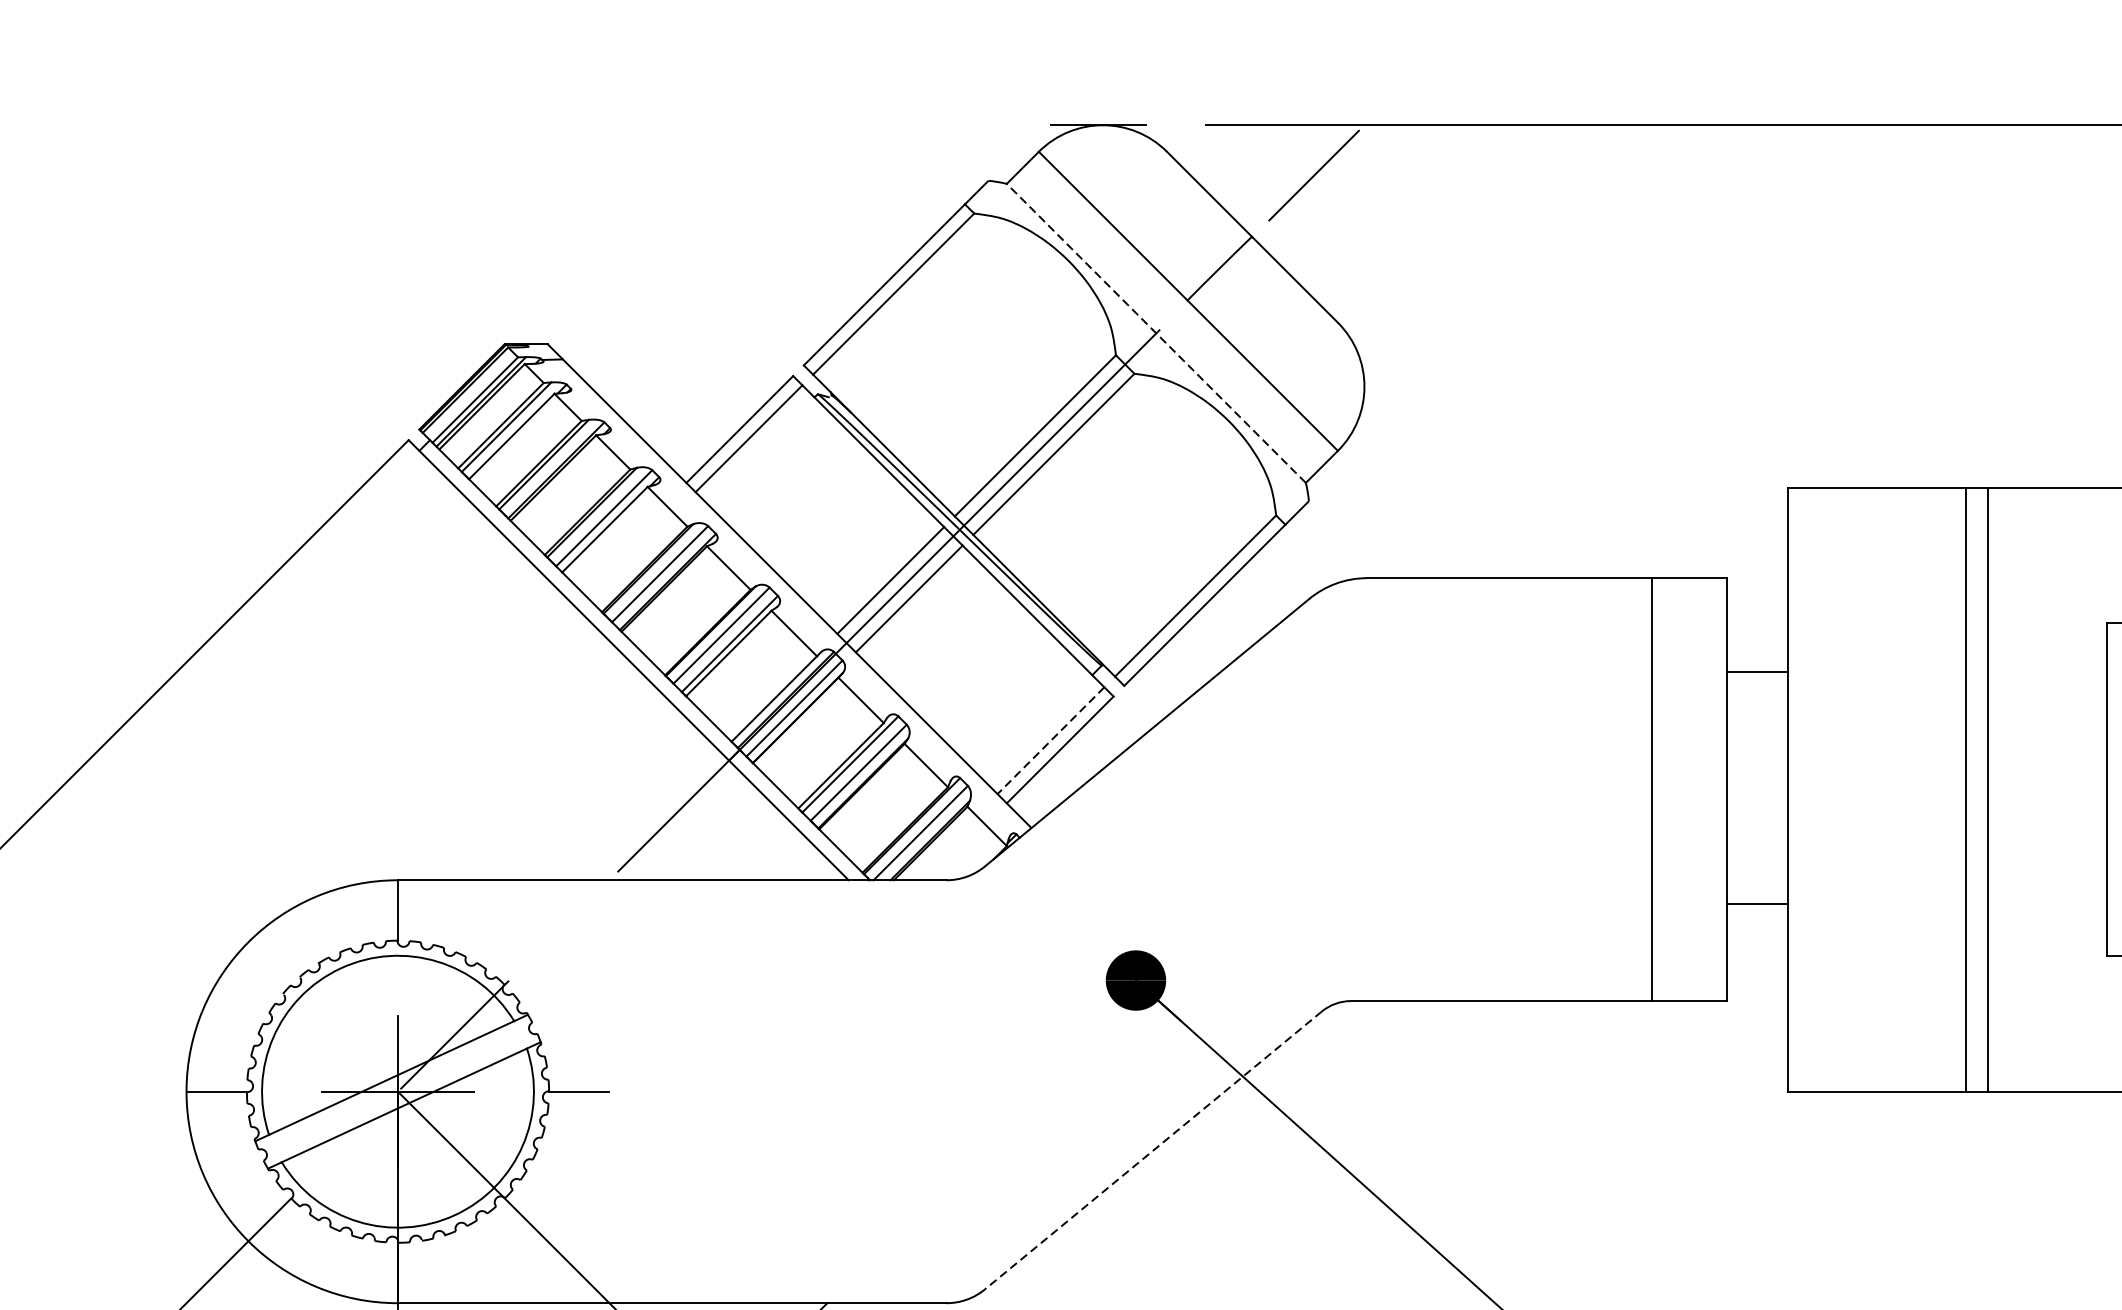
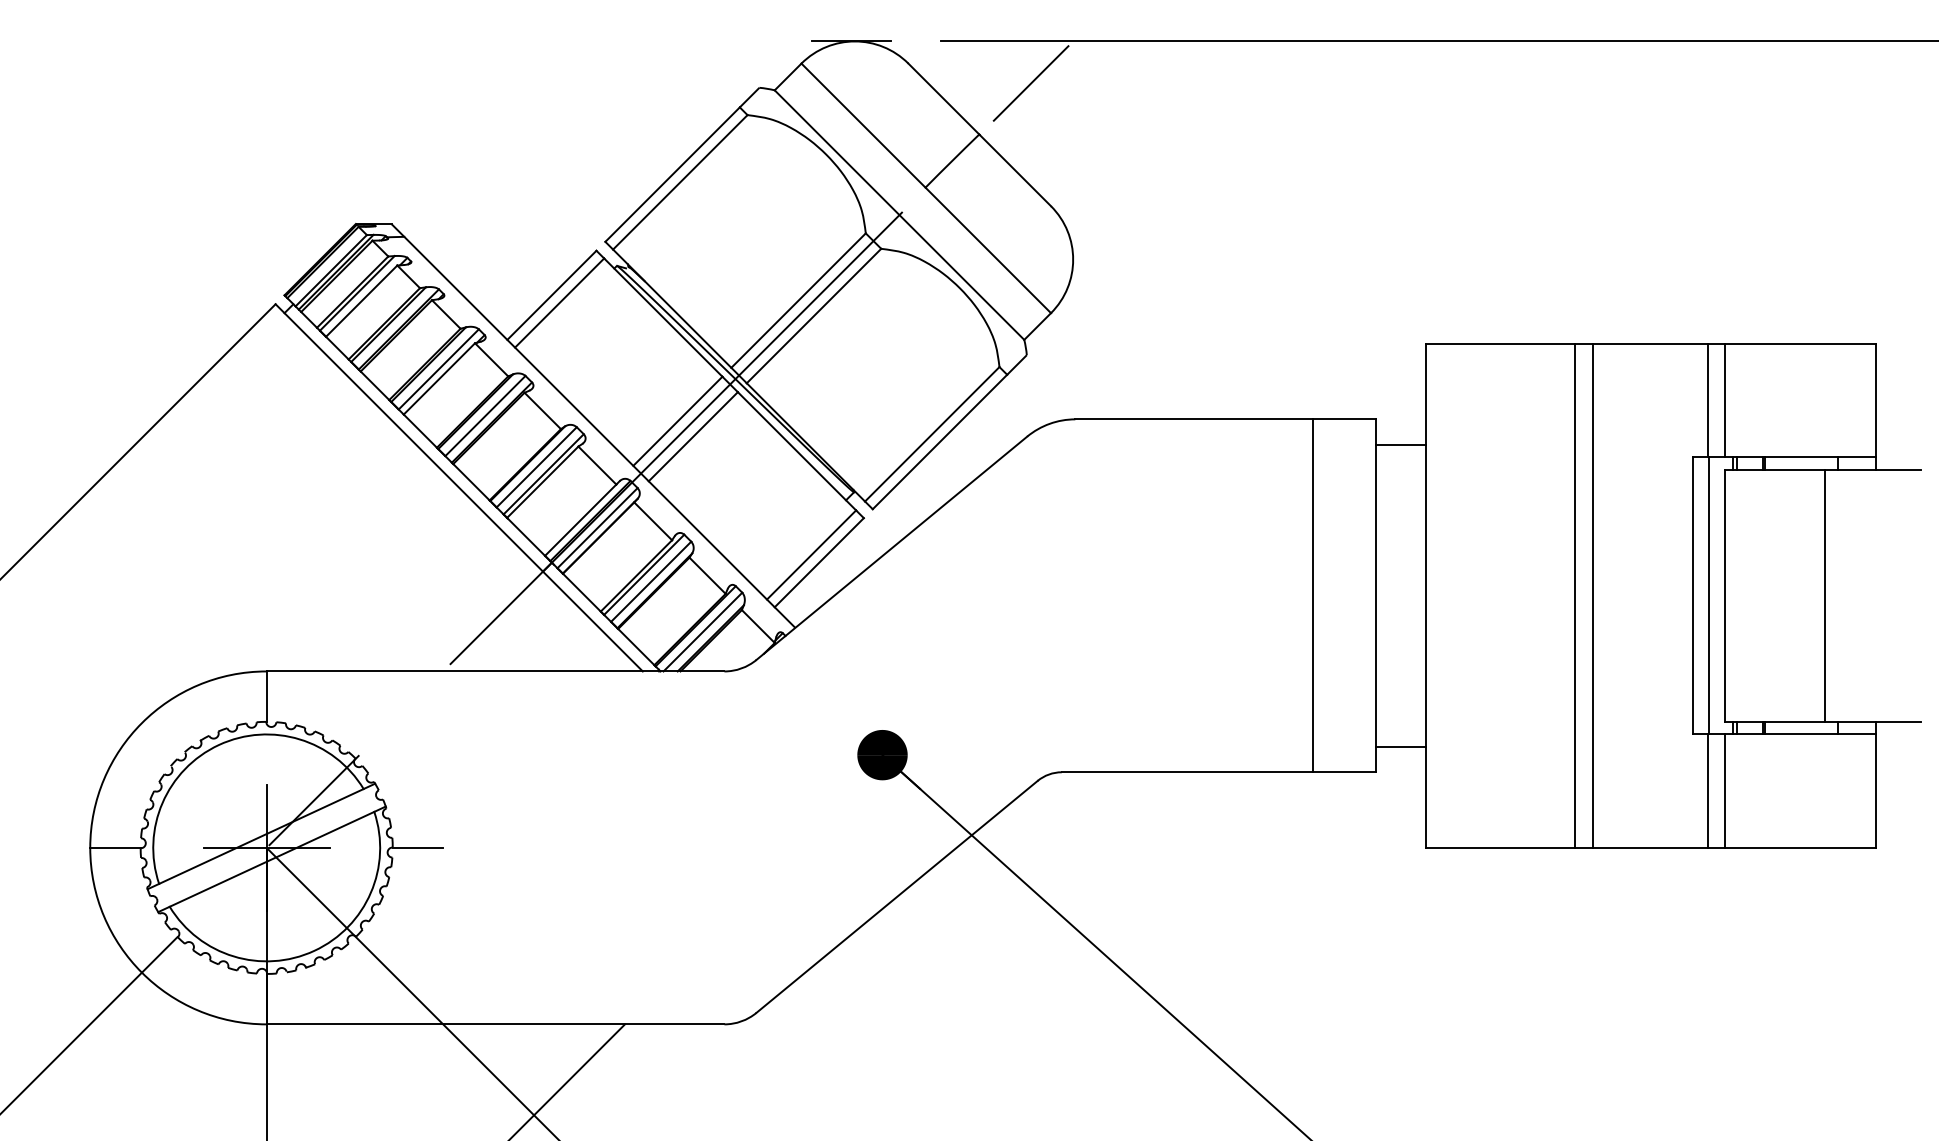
line: (1156, 332) -> (899, 214), dashed -> solid
line: (1756, 671) -> (1400, 444), moved
line: (1050, 741) -> (811, 555), dashed -> solid
line: (1756, 904) -> (1400, 747), moved
line: (1152, 1151) -> (896, 897), dashed -> solid

